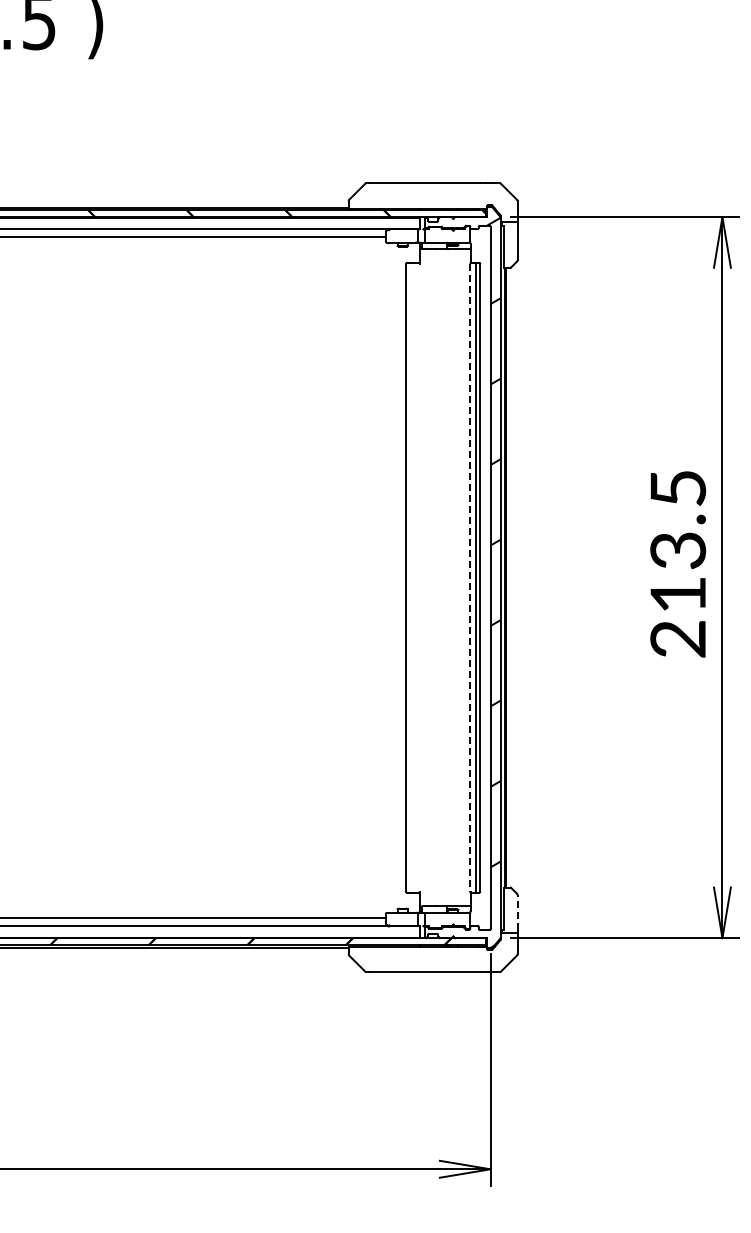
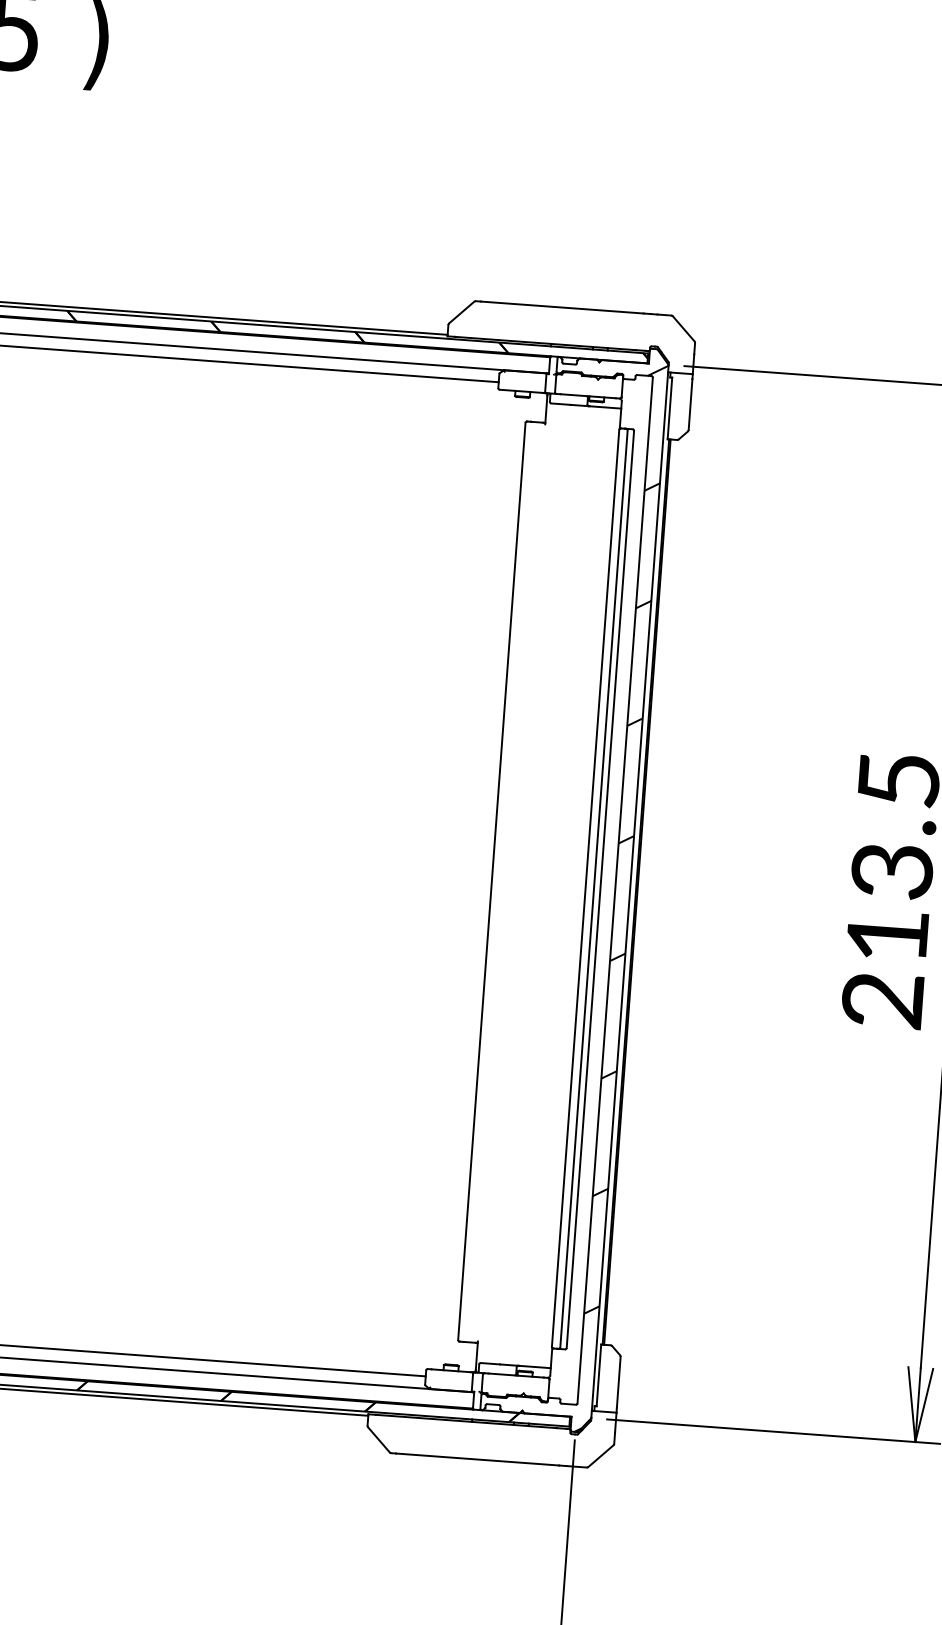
line: (470, 577) -> (585, 888), dashed -> solid
line: (517, 911) -> (618, 1381), dashed -> solid

